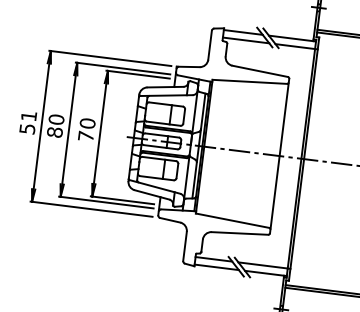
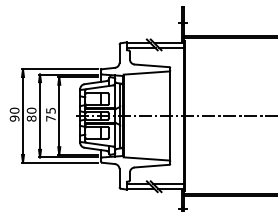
text: (28, 122) -> (14, 114), 51 -> 90
text: (87, 123) -> (50, 110), 70 -> 75

